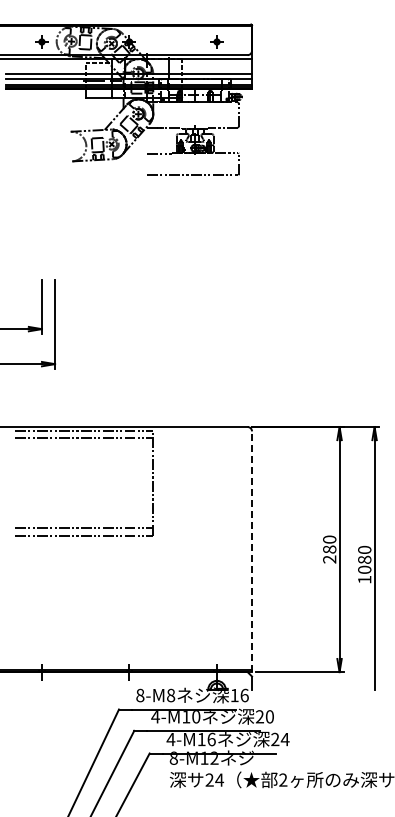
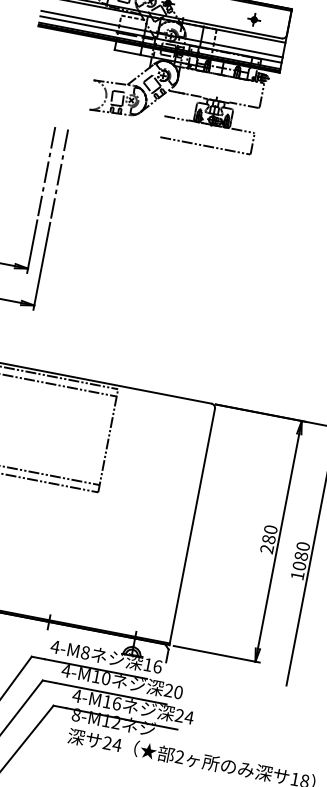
line: (41, 229) -> (46, 170), added
line: (55, 229) -> (60, 173), added
line: (252, 551) -> (192, 526), dashed -> solid
text: (139, 695) -> (54, 646), 8-M8 -> 4-M8

